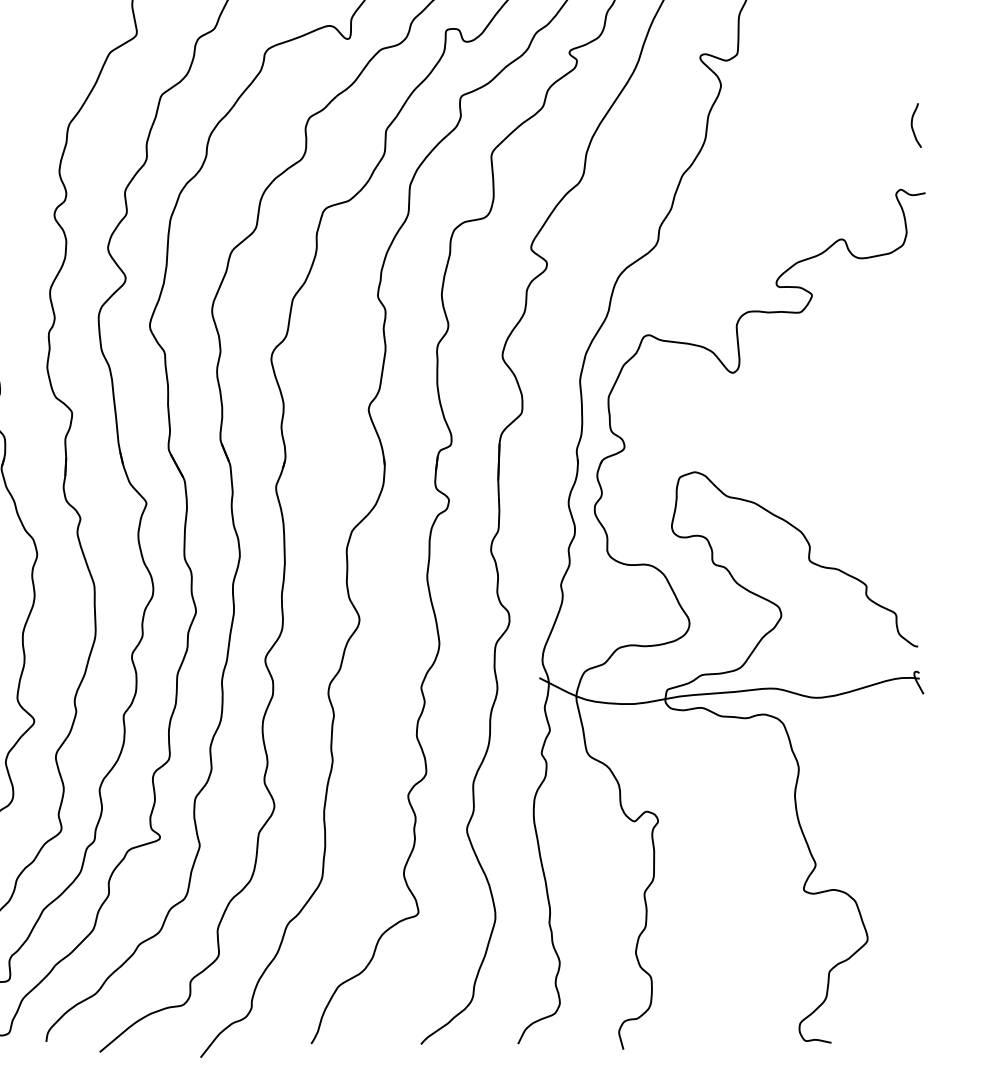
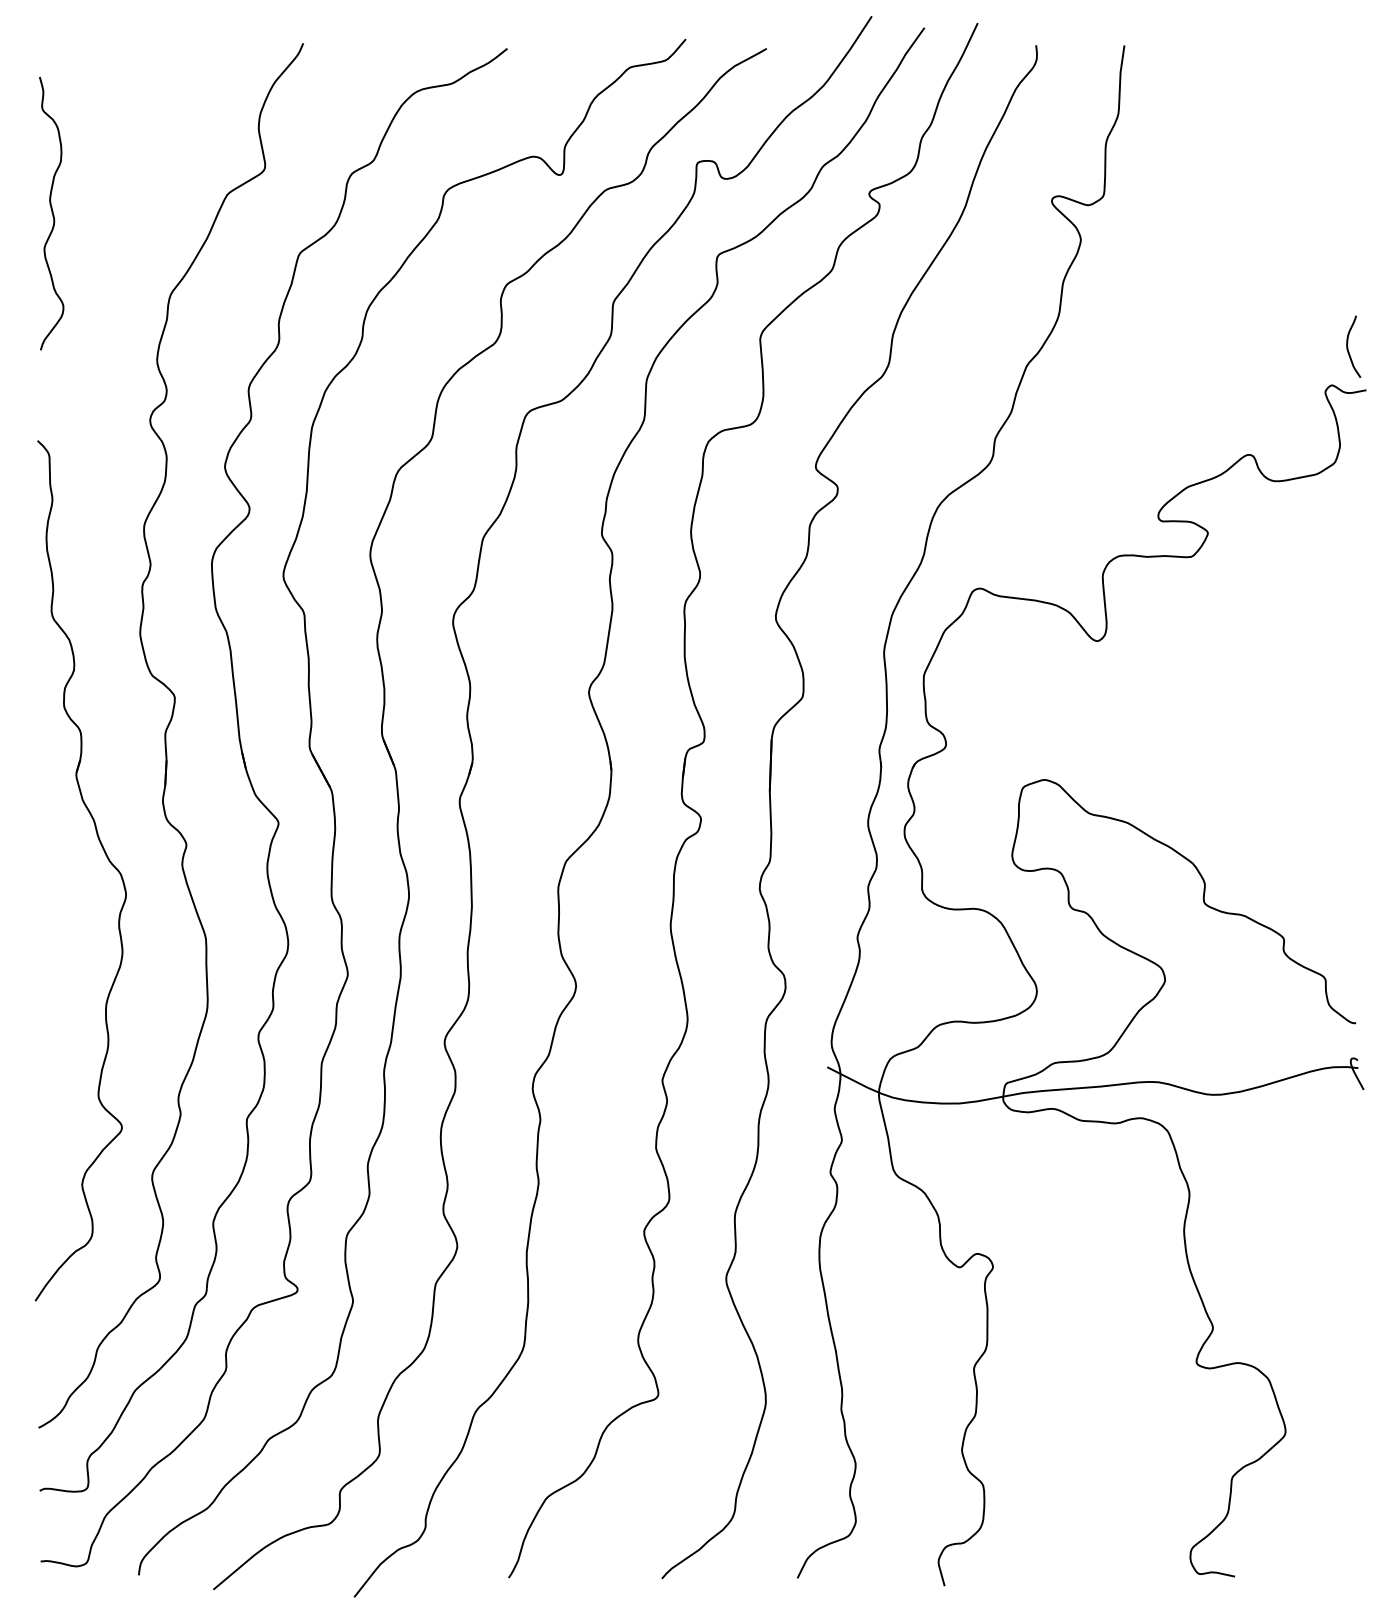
curve: (912, 125) -> (1348, 346), moved

